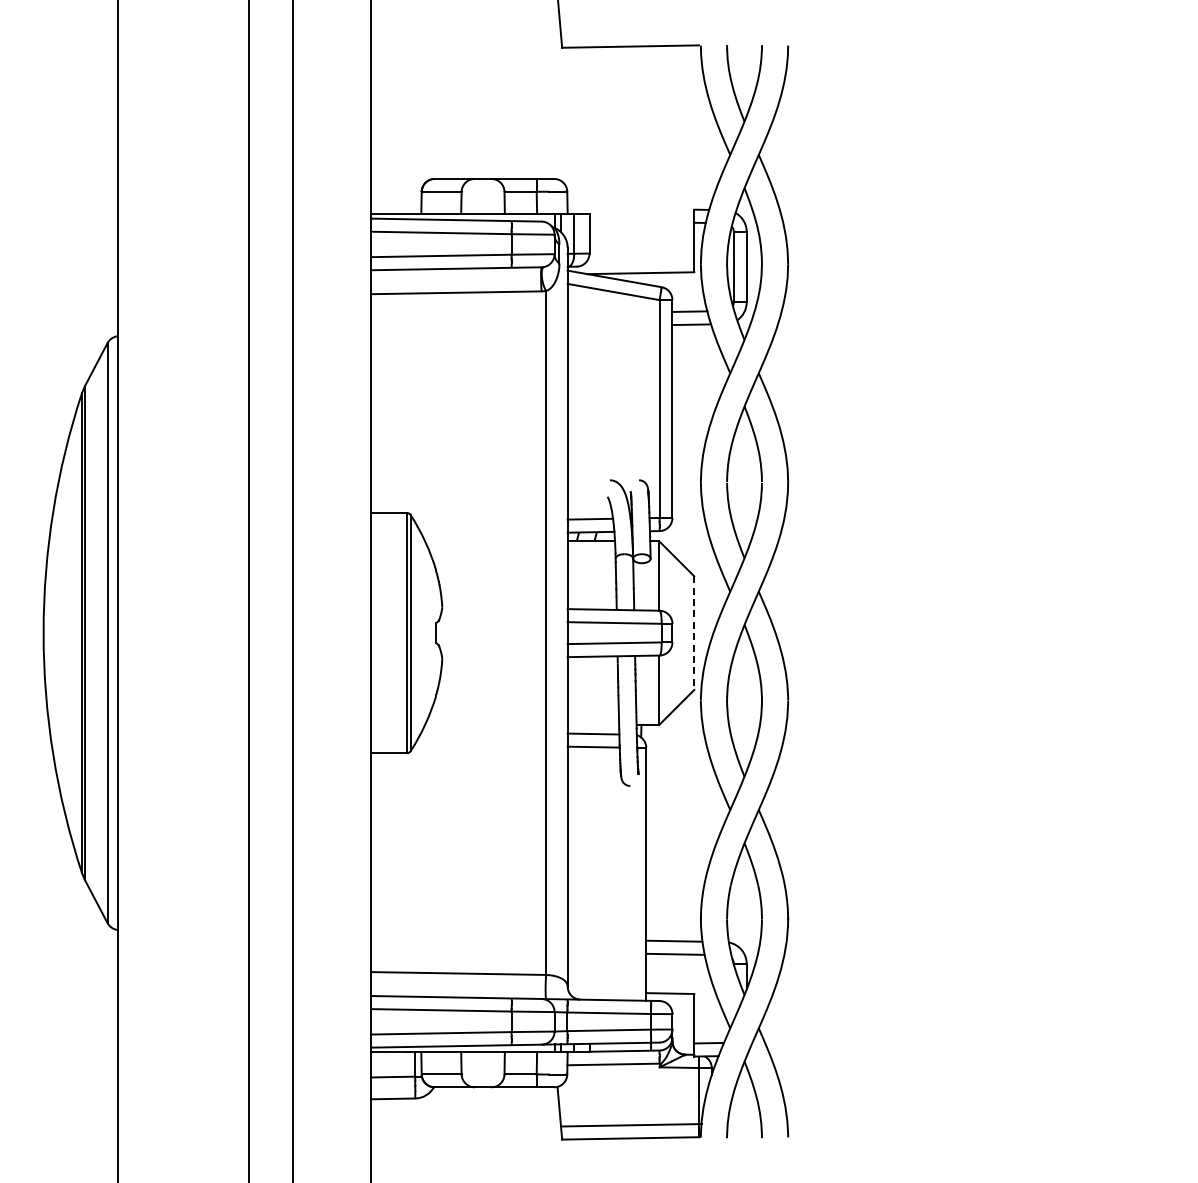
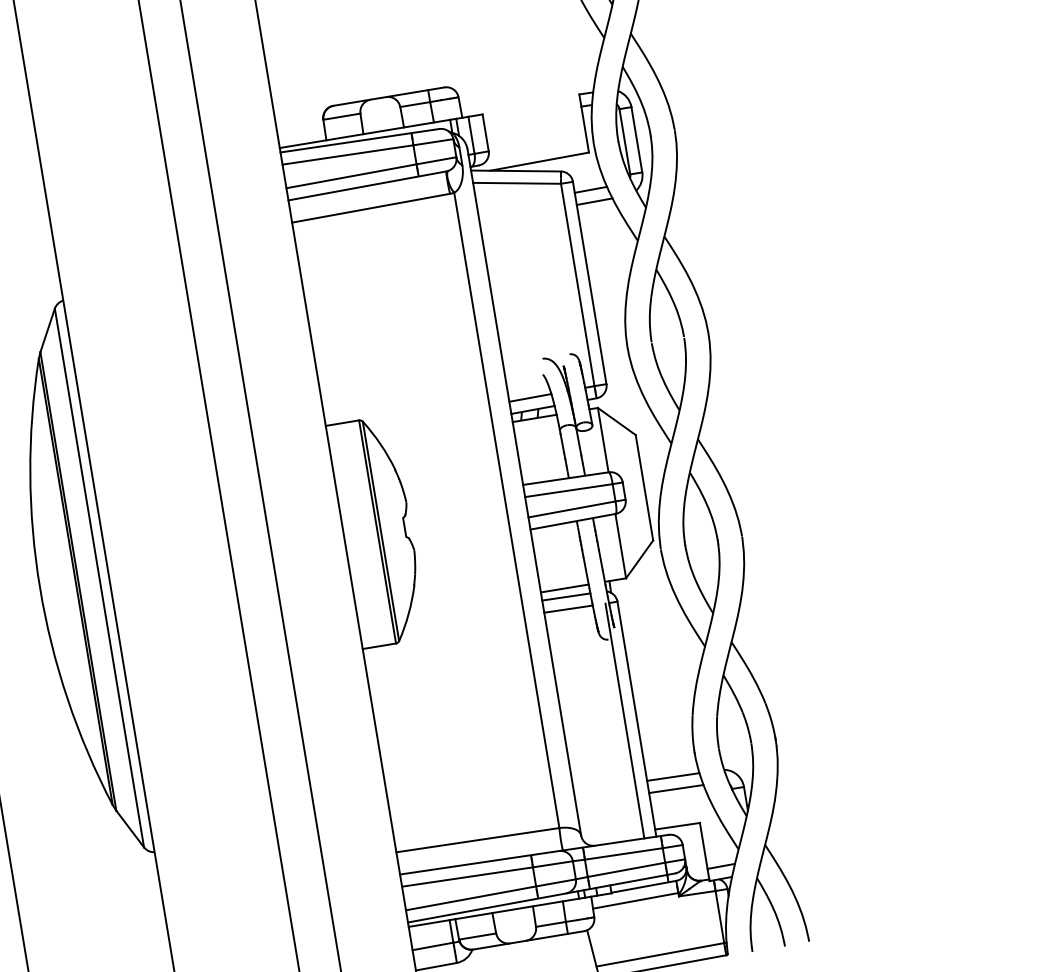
line: (694, 633) -> (644, 488), dashed -> solid
line: (593, 724) -> (564, 588), added
line: (633, 873) -> (624, 720), added

